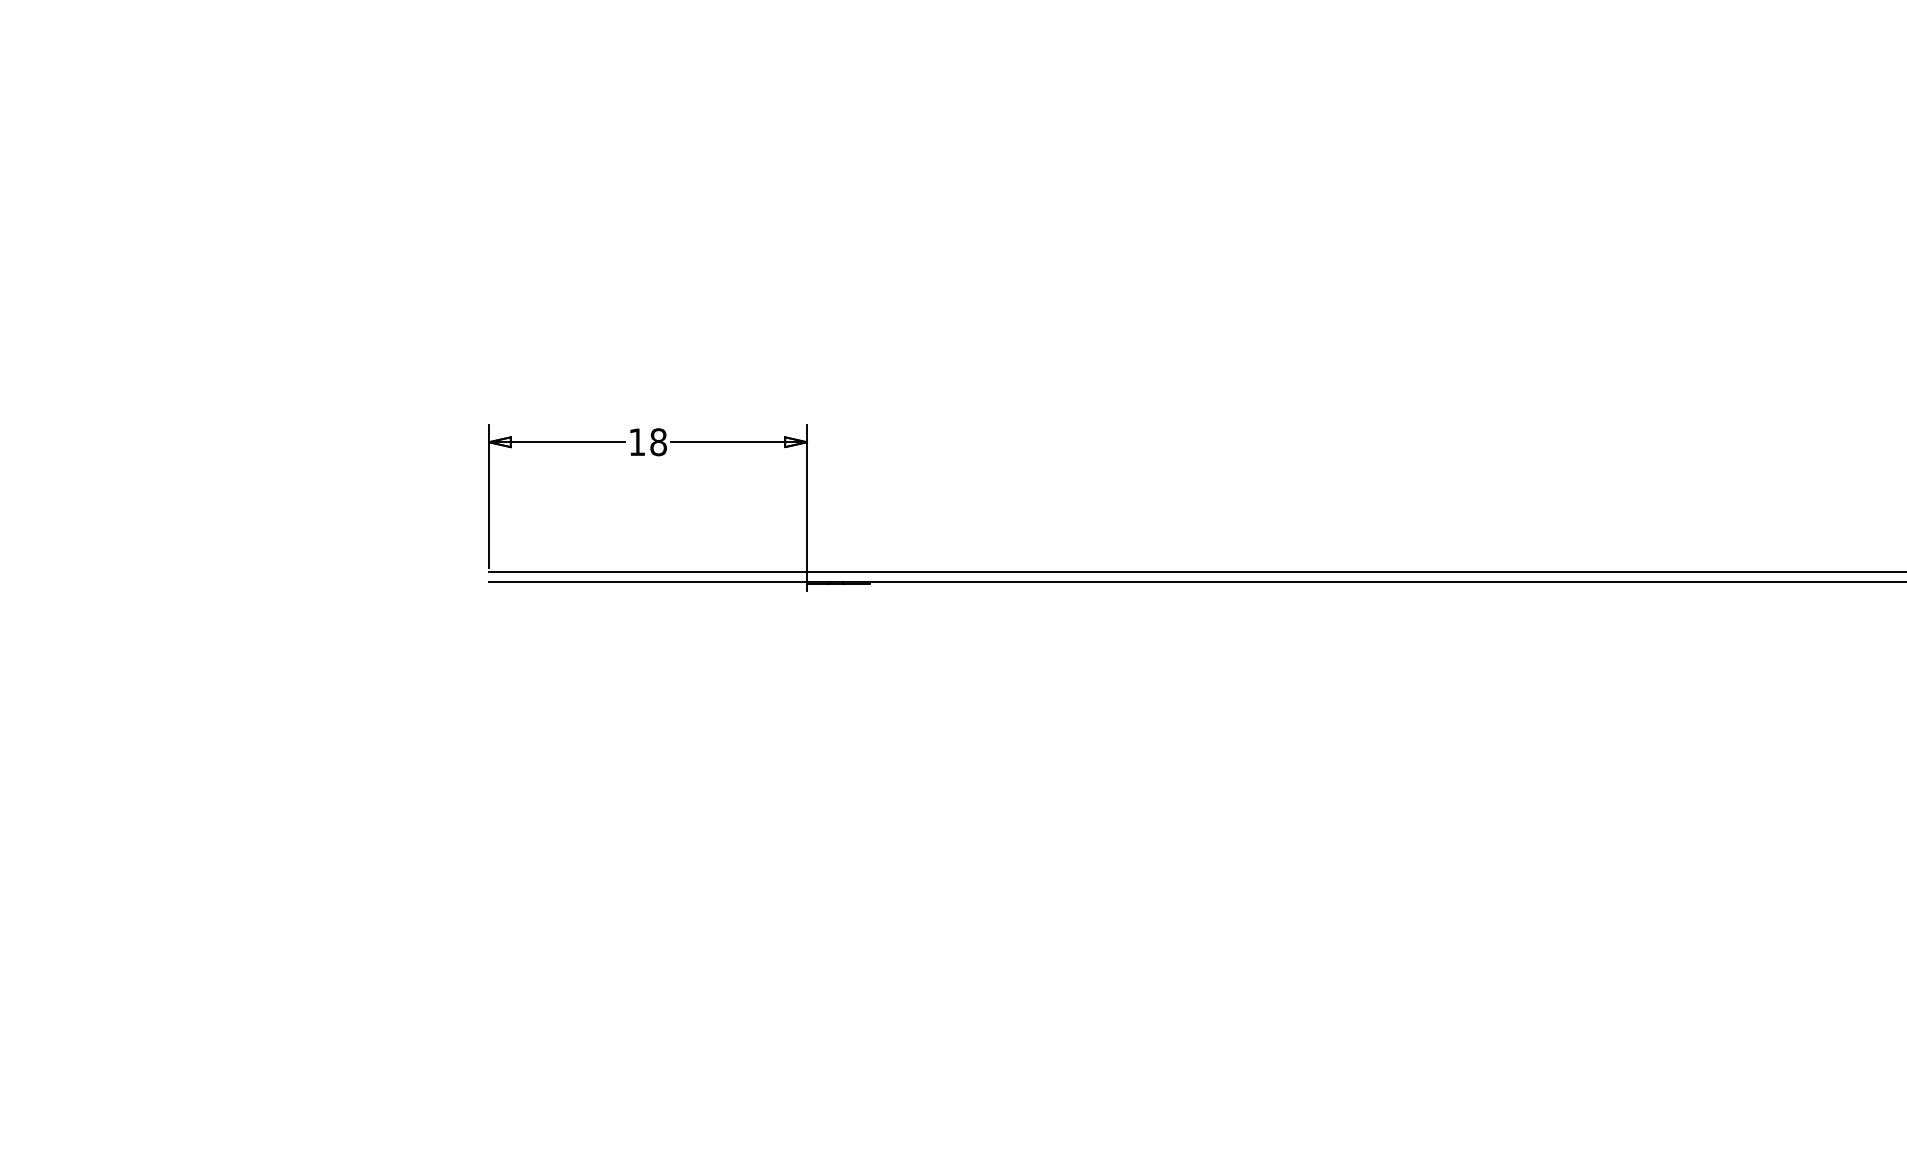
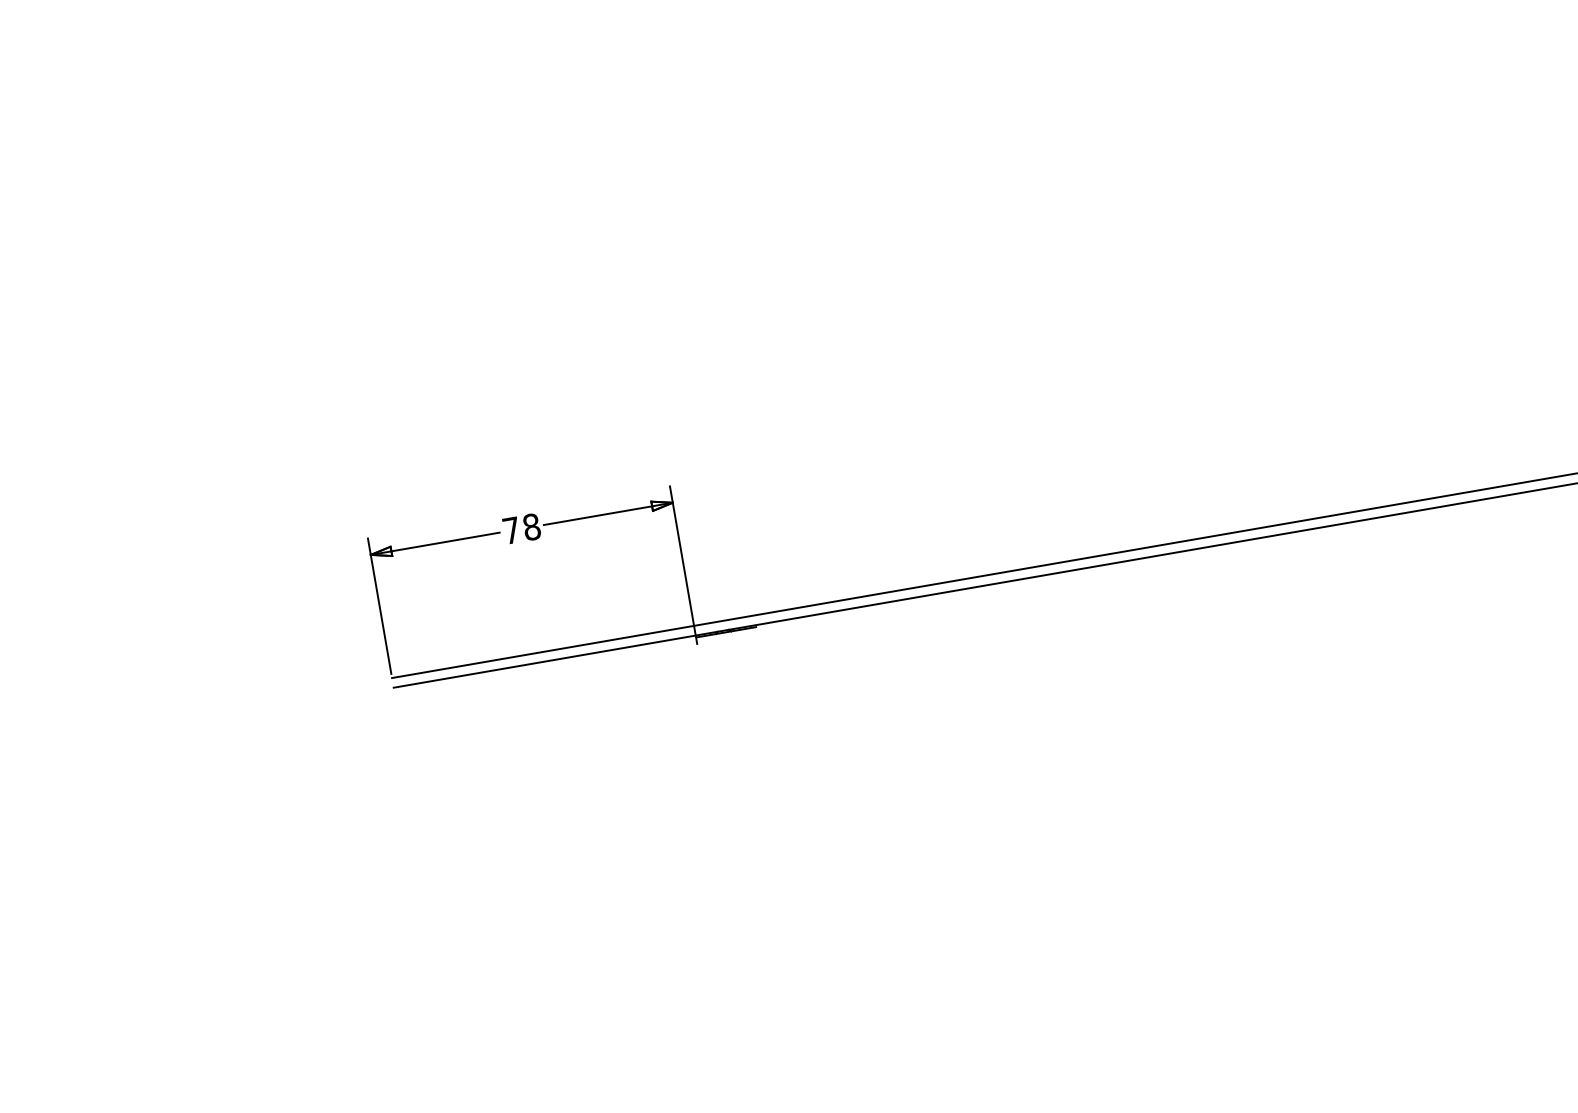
text: (637, 441) -> (511, 529), 18 -> 78

